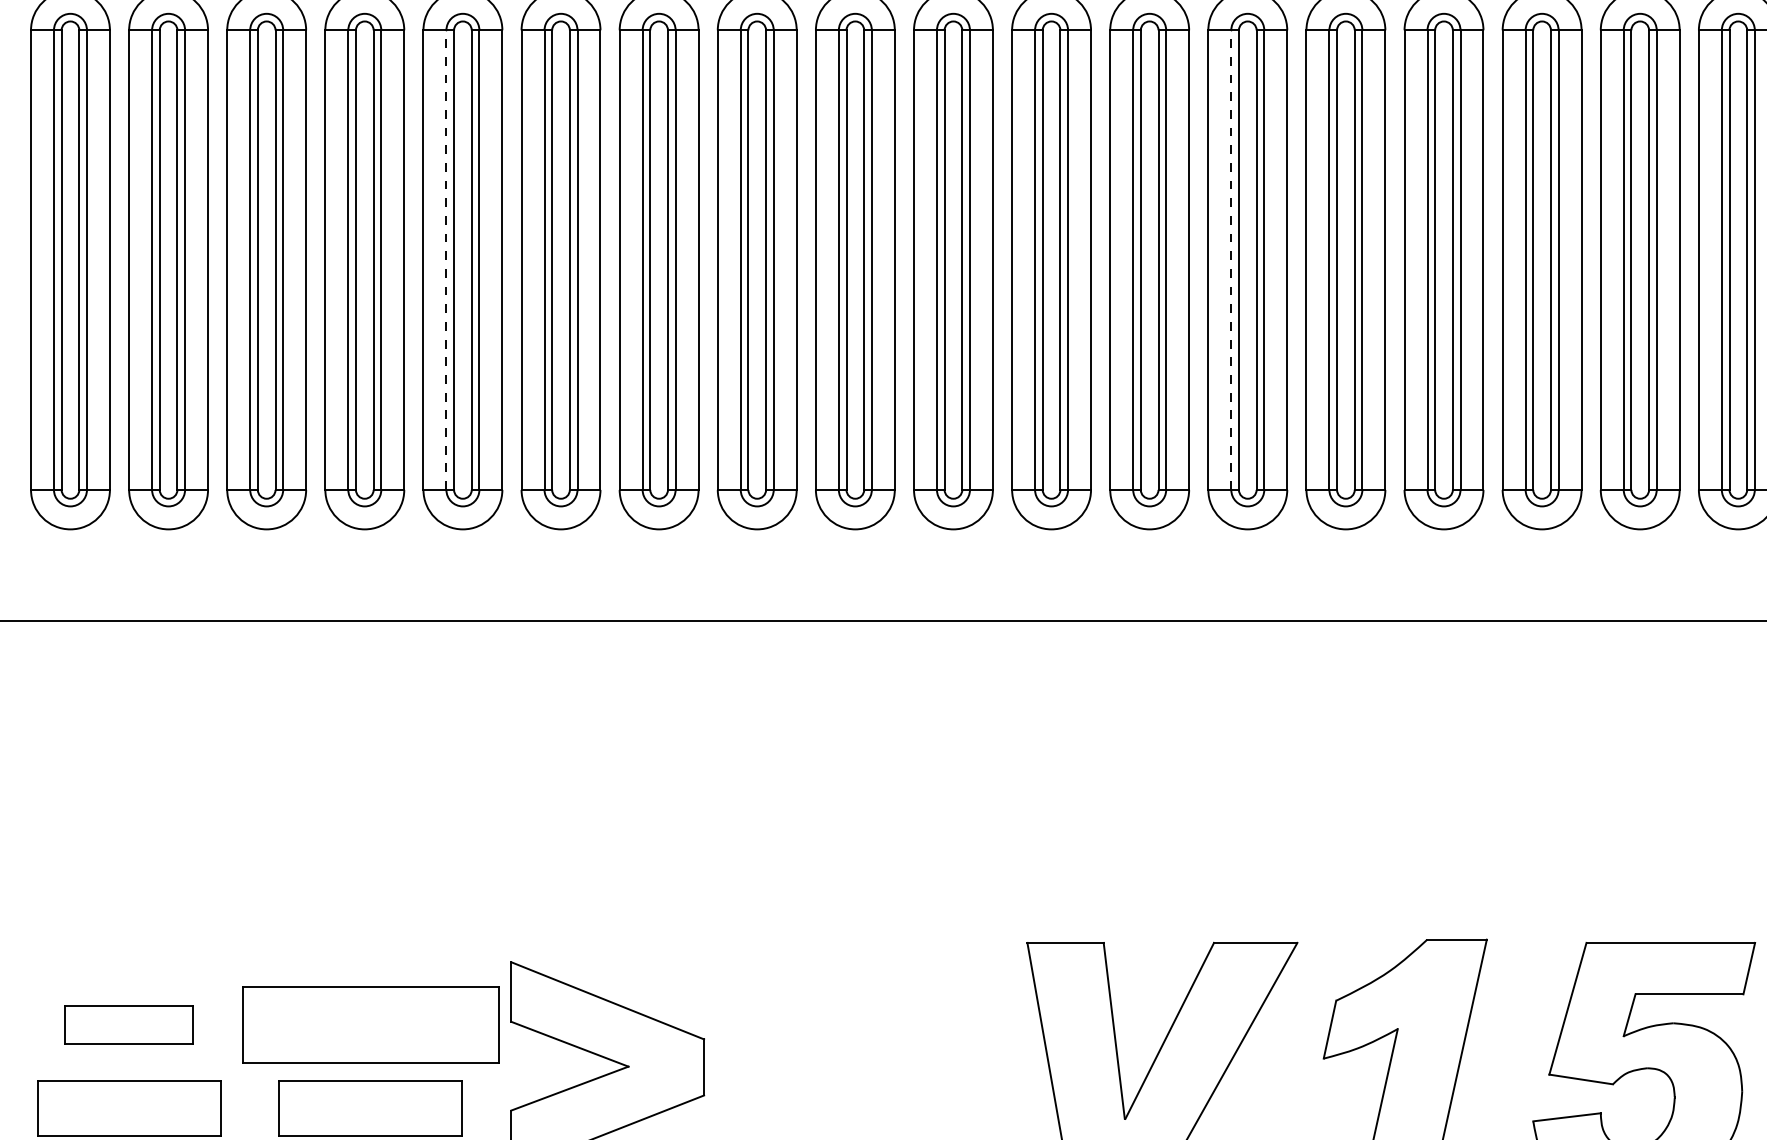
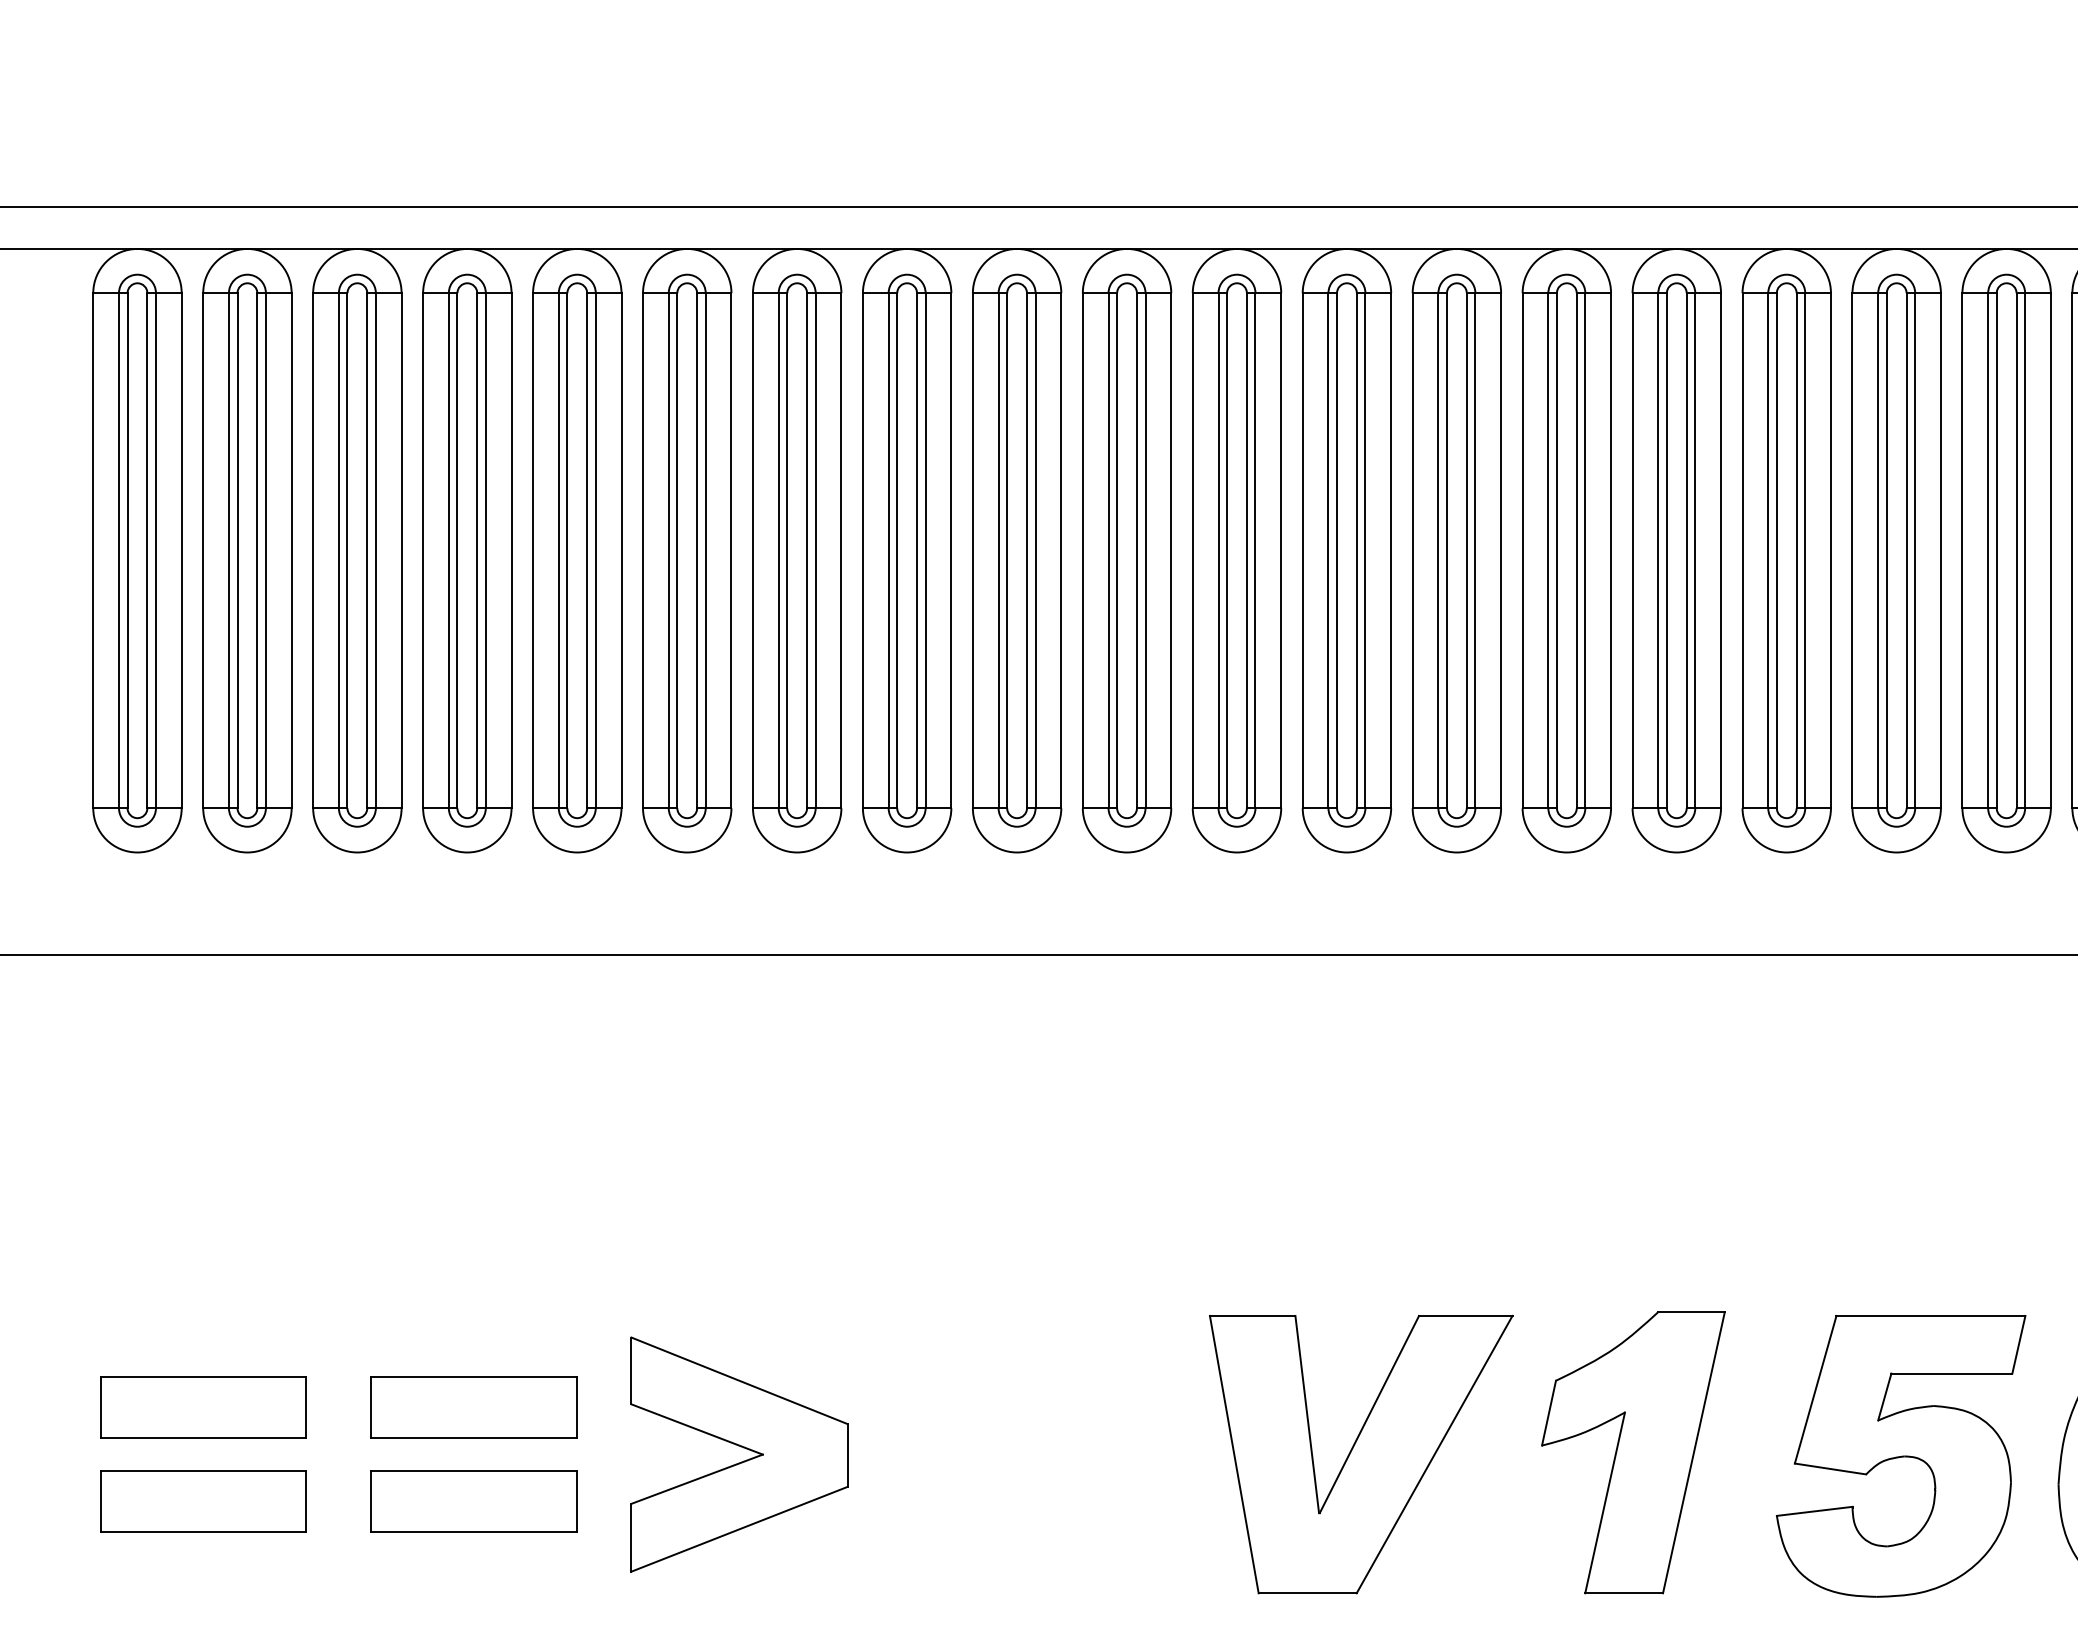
line: (446, 259) -> (558, 550), dashed -> solid
line: (1231, 259) -> (1438, 550), dashed -> solid
part: (129, 1024) -> (203, 1407), size x1.43
part: (370, 1024) -> (473, 1407), size x0.71

